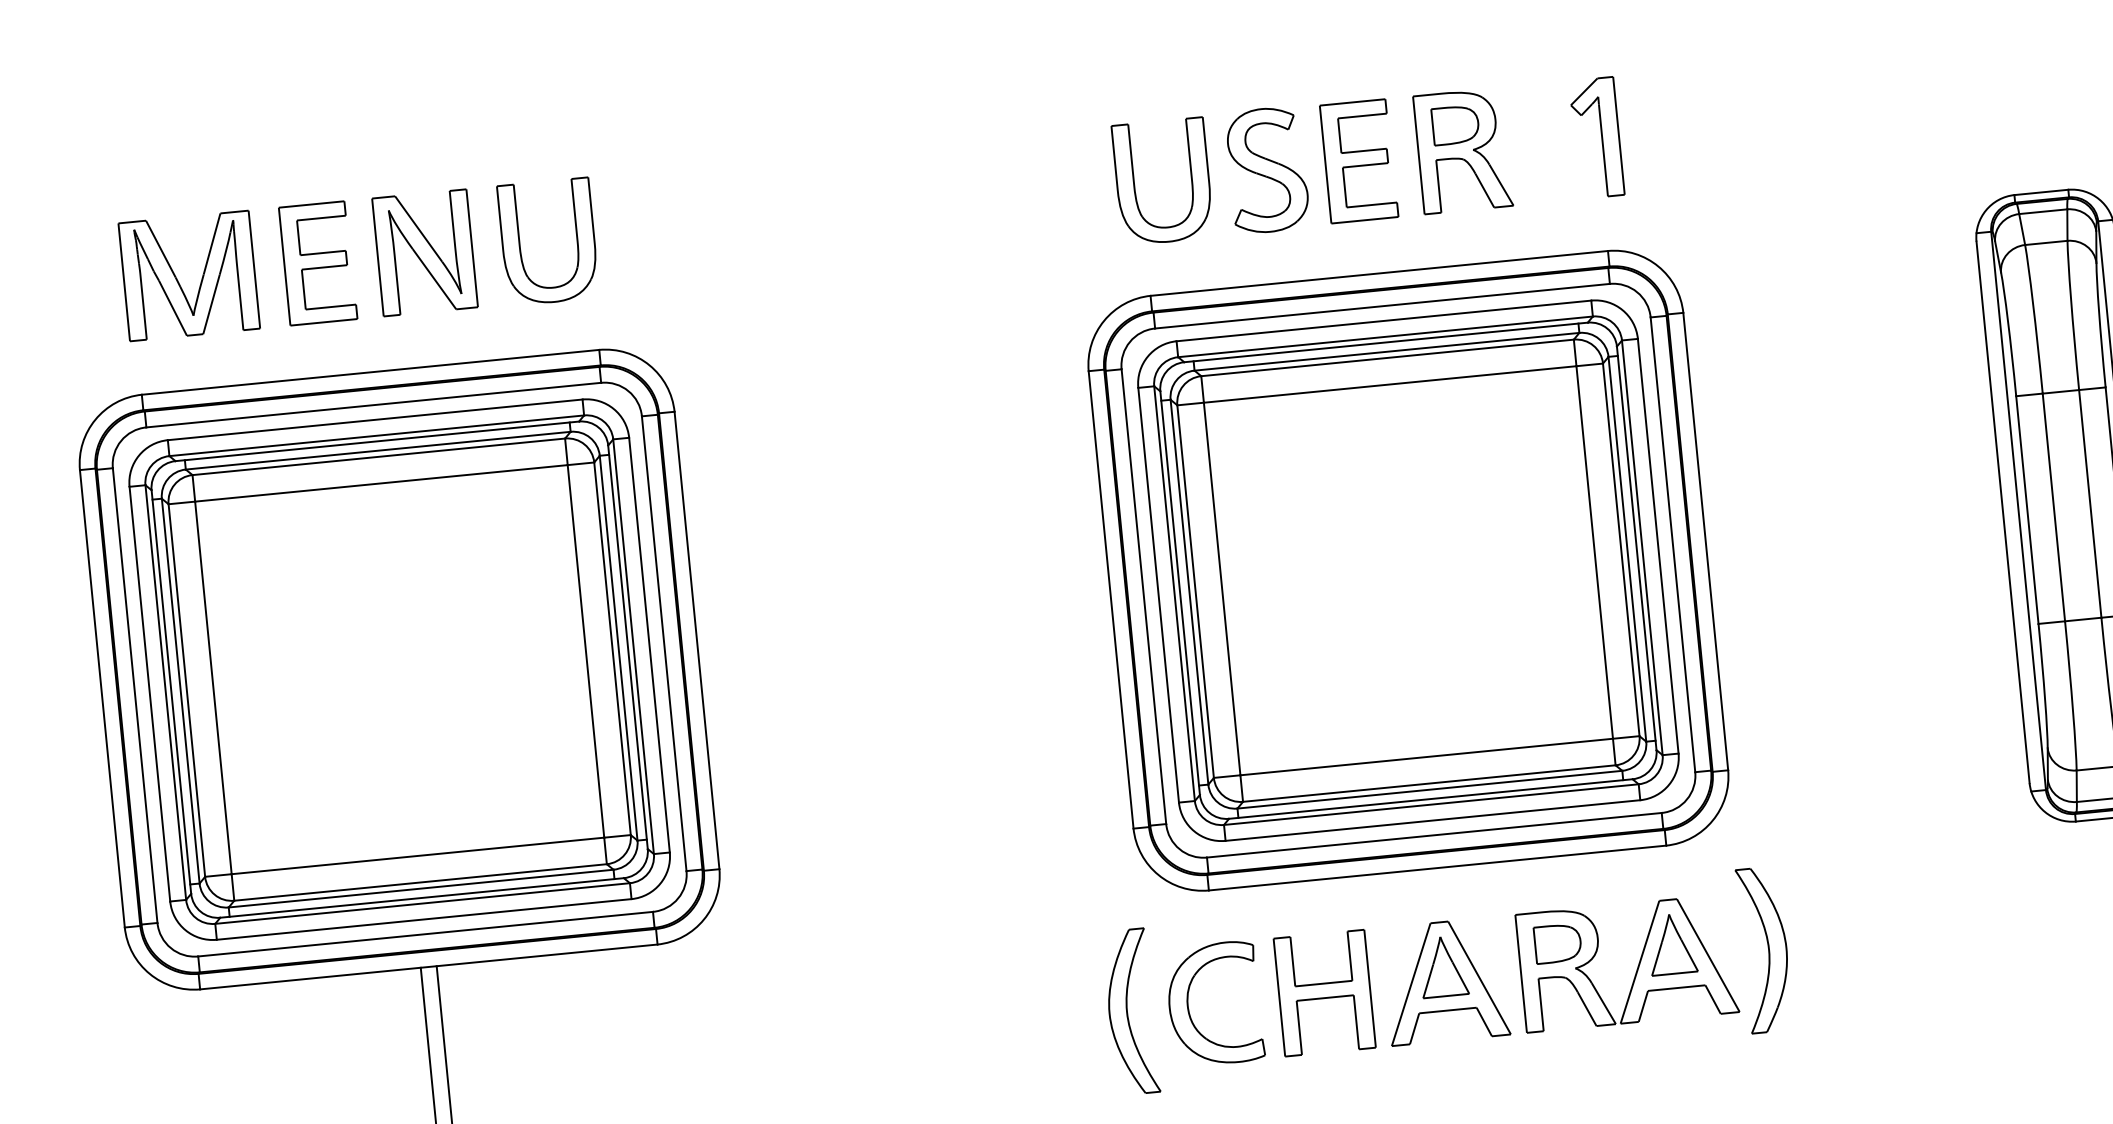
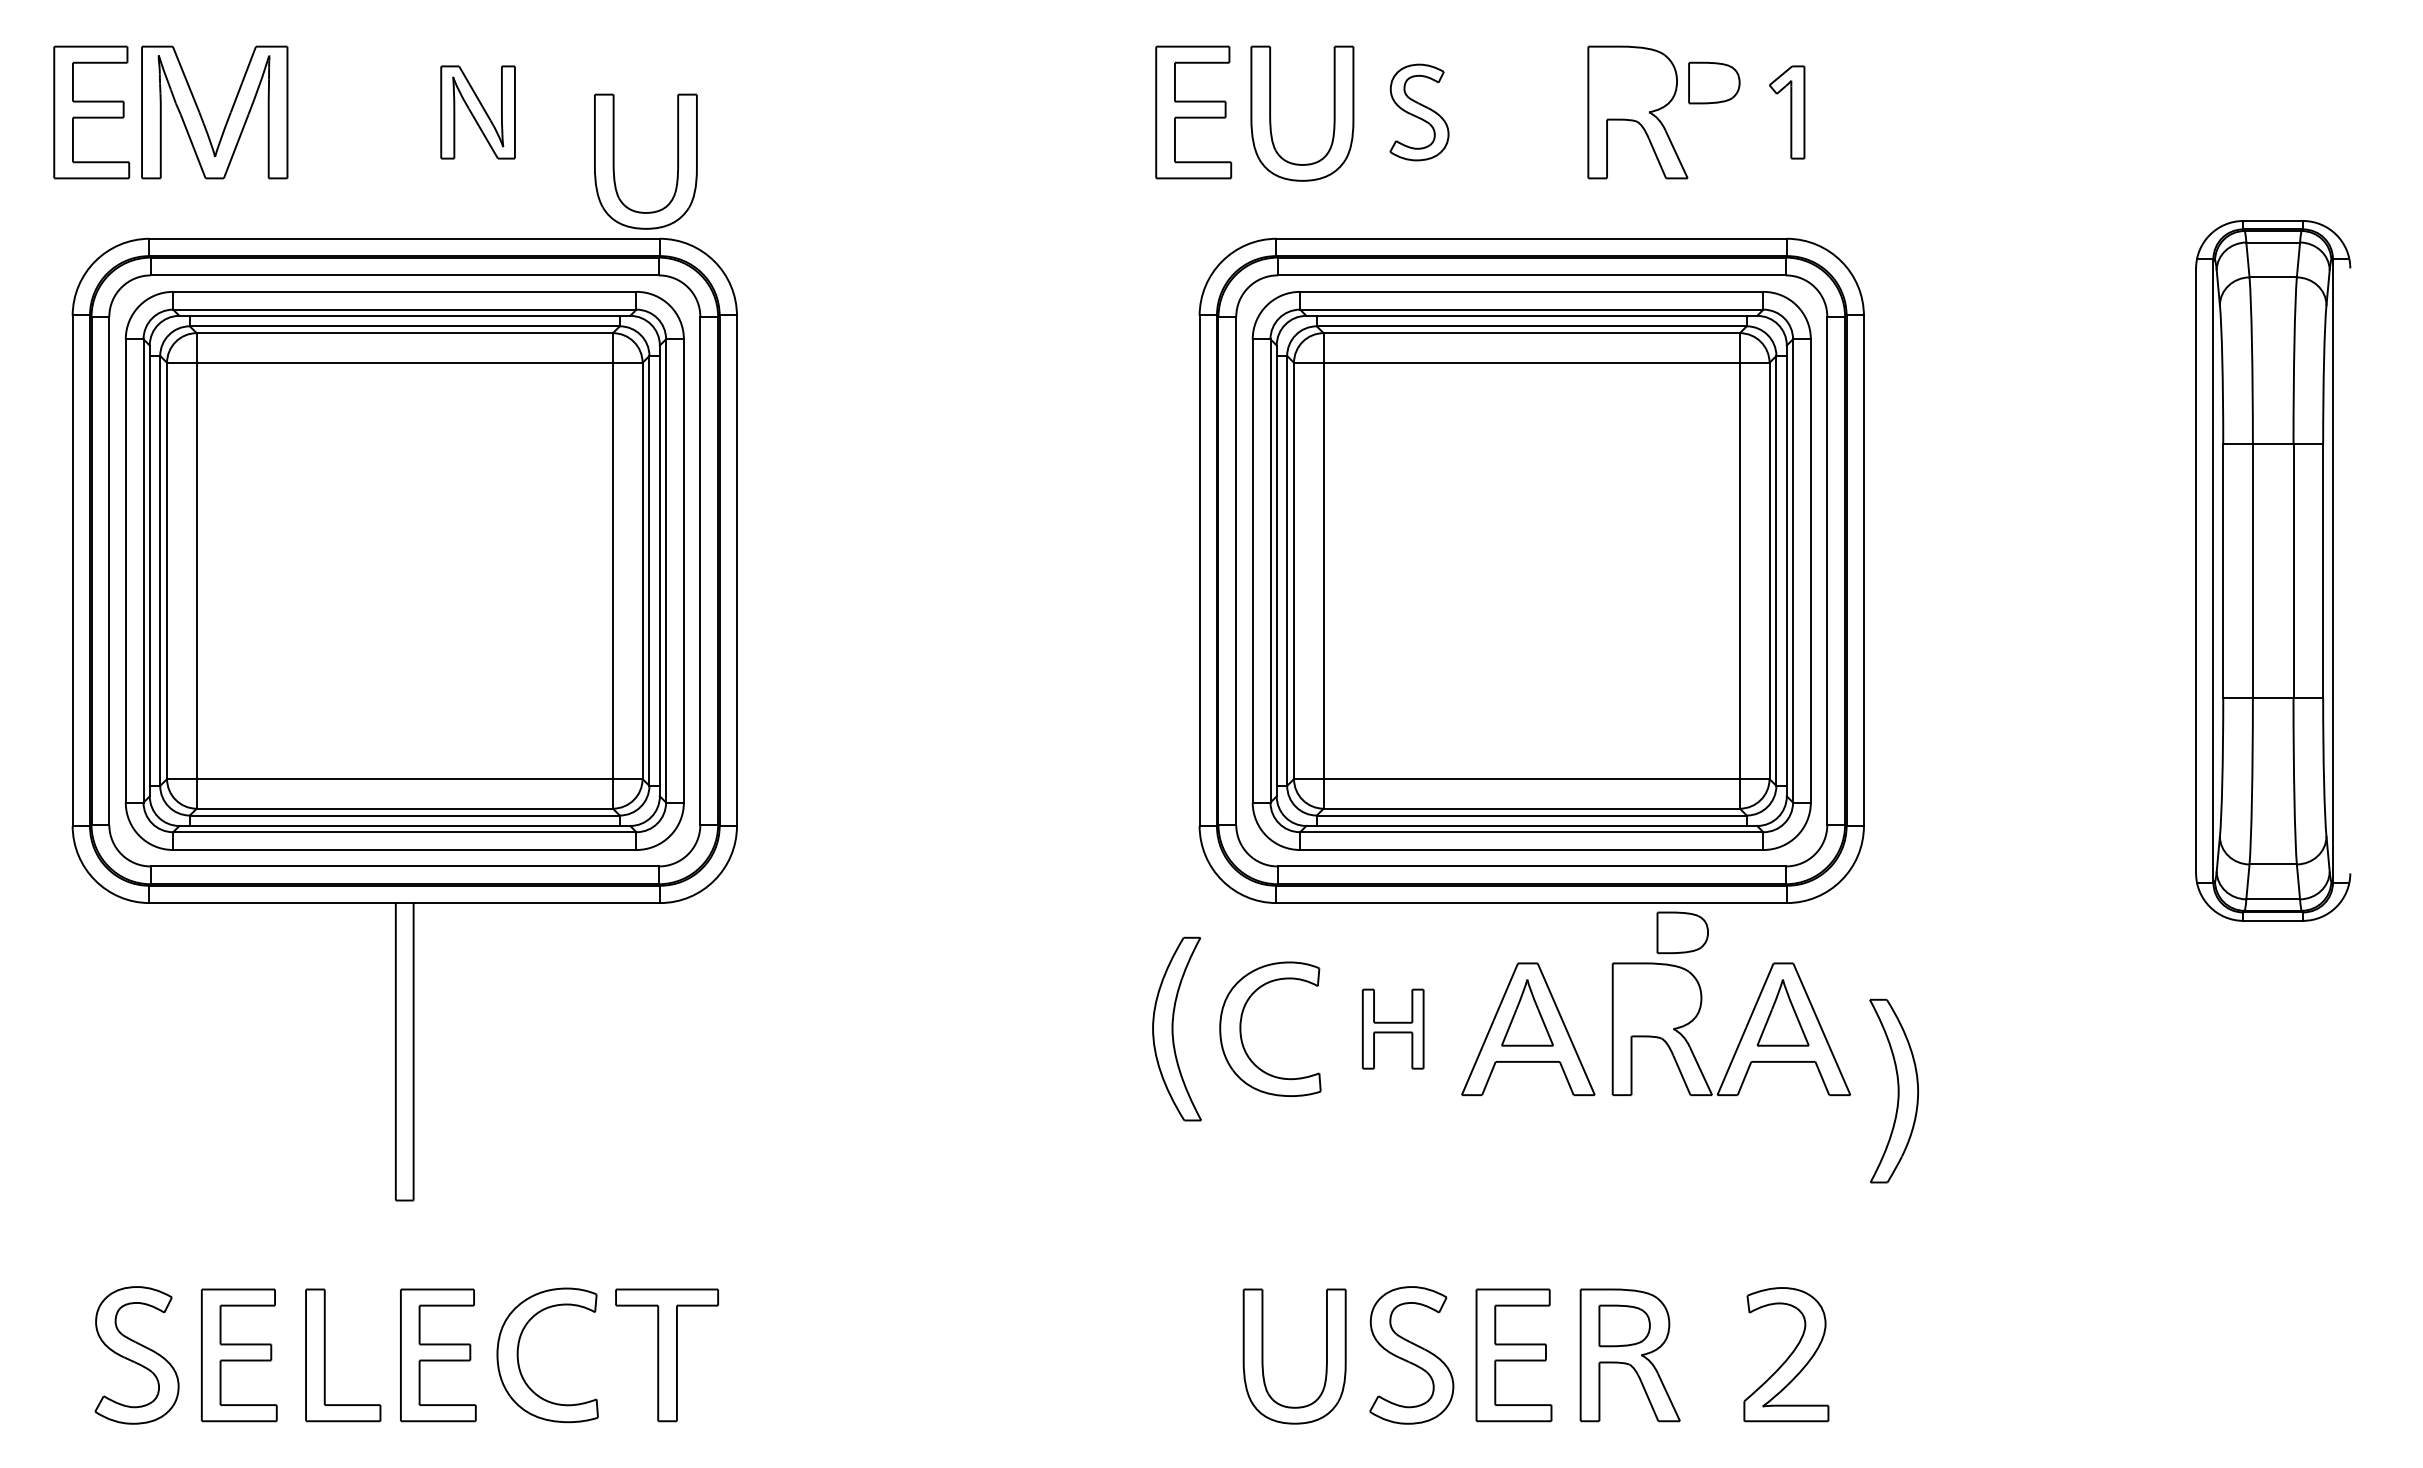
part: (1455, 124) -> (1714, 82), moved
part: (1596, 138) -> (1786, 112), size x0.7
part: (1358, 161) -> (1193, 112), moved
part: (1267, 170) -> (1419, 112), size x0.7
part: (520, 244) -> (614, 161), moved
part: (424, 252) -> (477, 112), size x0.7
part: (317, 263) -> (91, 112), moved
part: (1557, 943) -> (1682, 932), moved
part: (1764, 949) -> (1893, 1090), moved
part: (1323, 992) -> (1392, 1028), size x0.6

